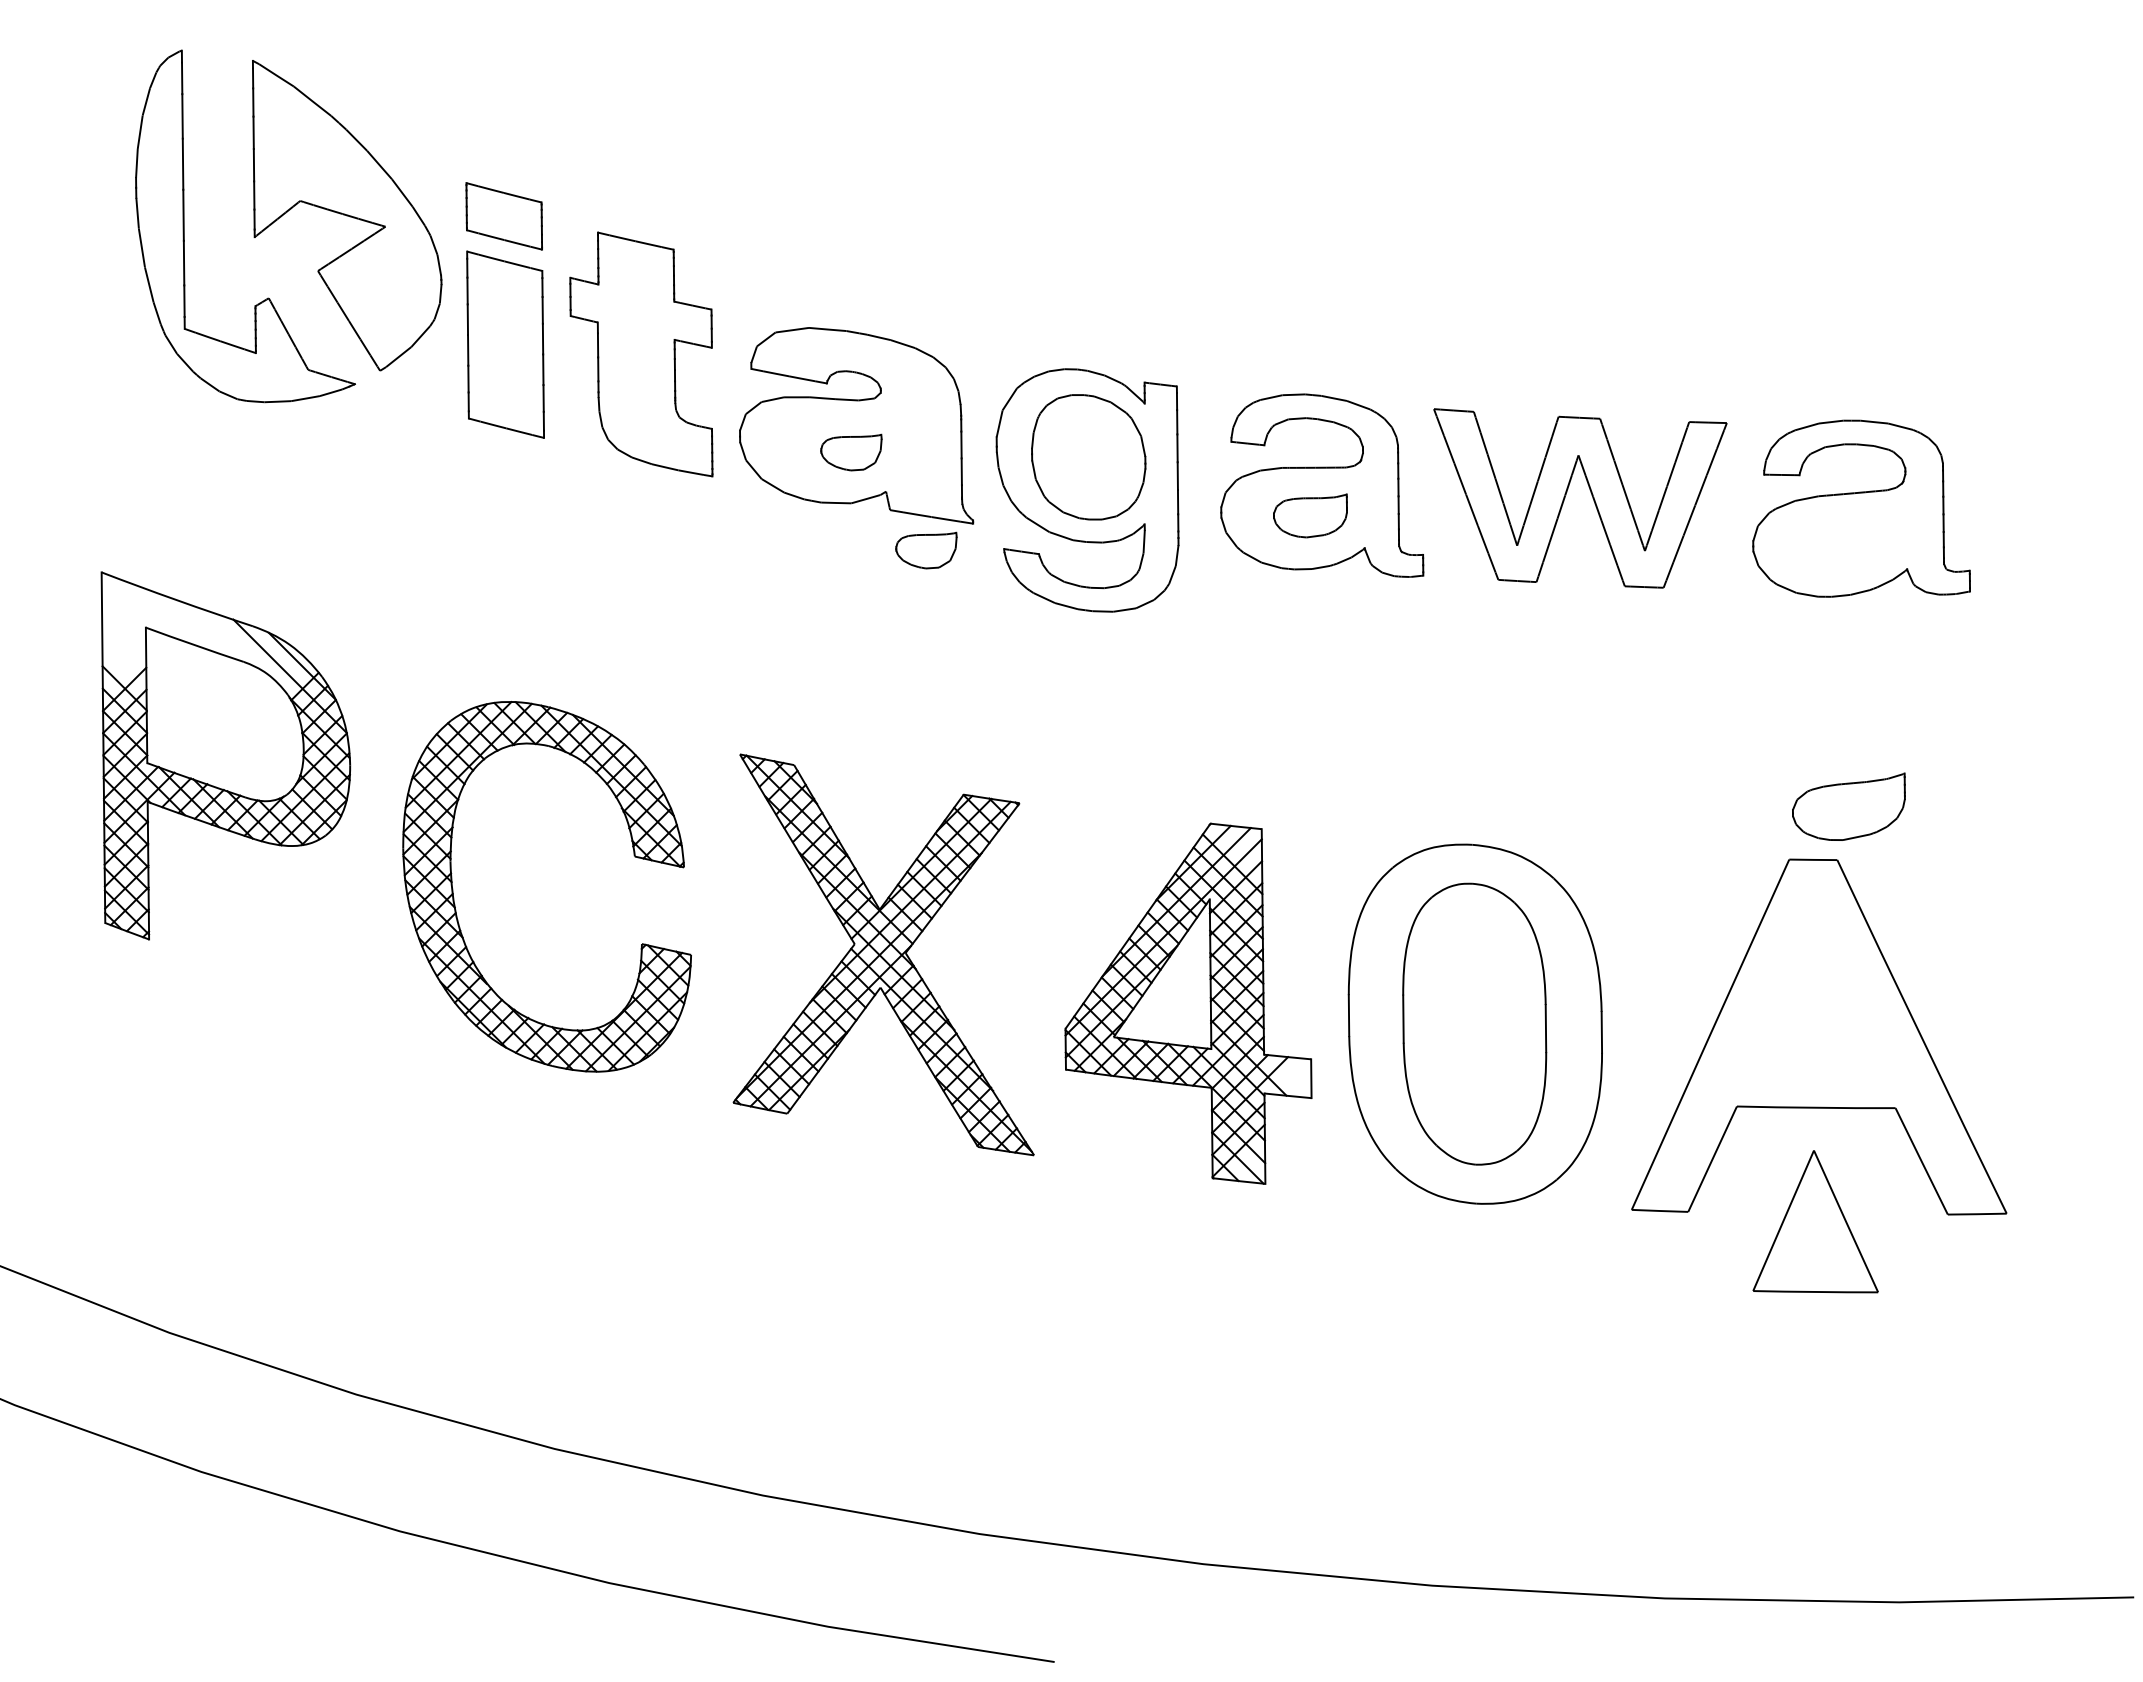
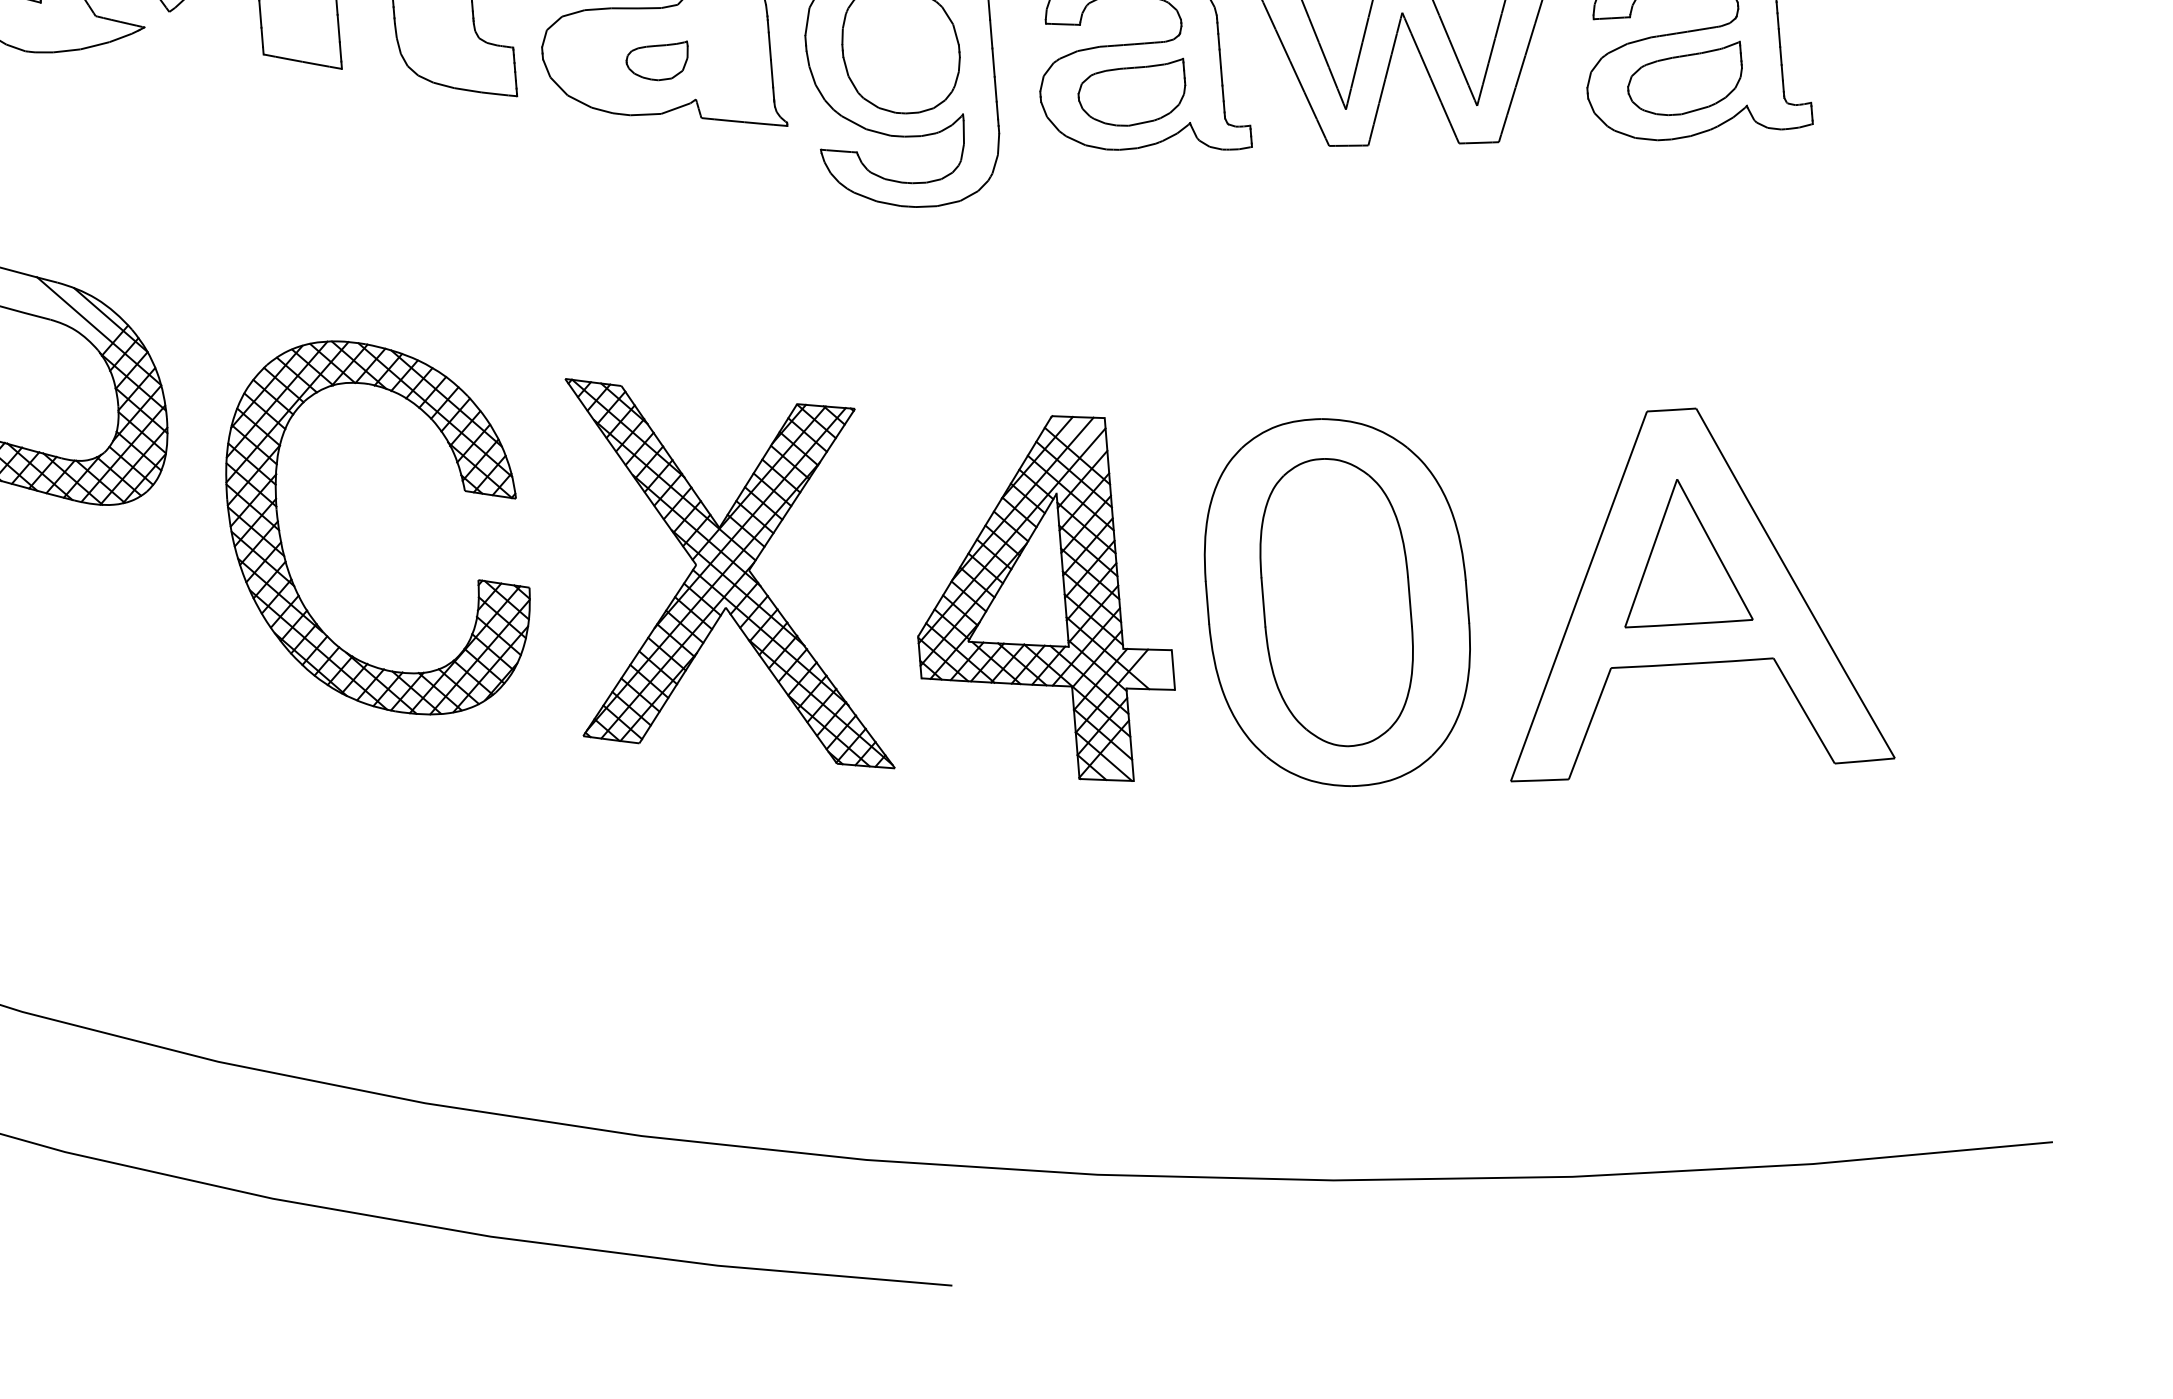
part: (1310, 515) -> (1132, 93), size x1.43
part: (926, 550) -> (741, 156), removed
part: (1848, 806) -> (1684, 79), moved
part: (1815, 1221) -> (1683, 551), moved

